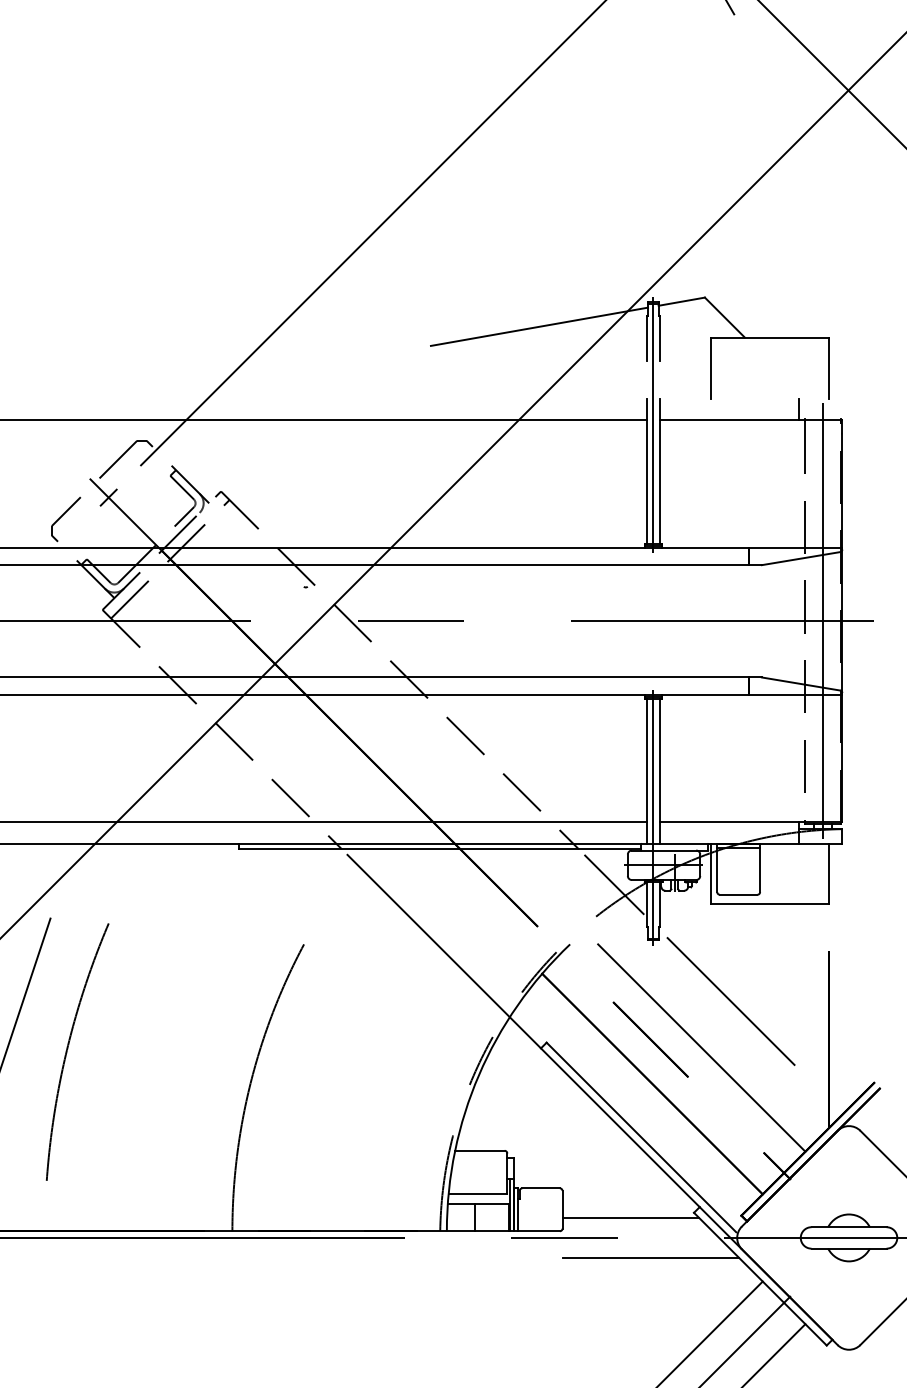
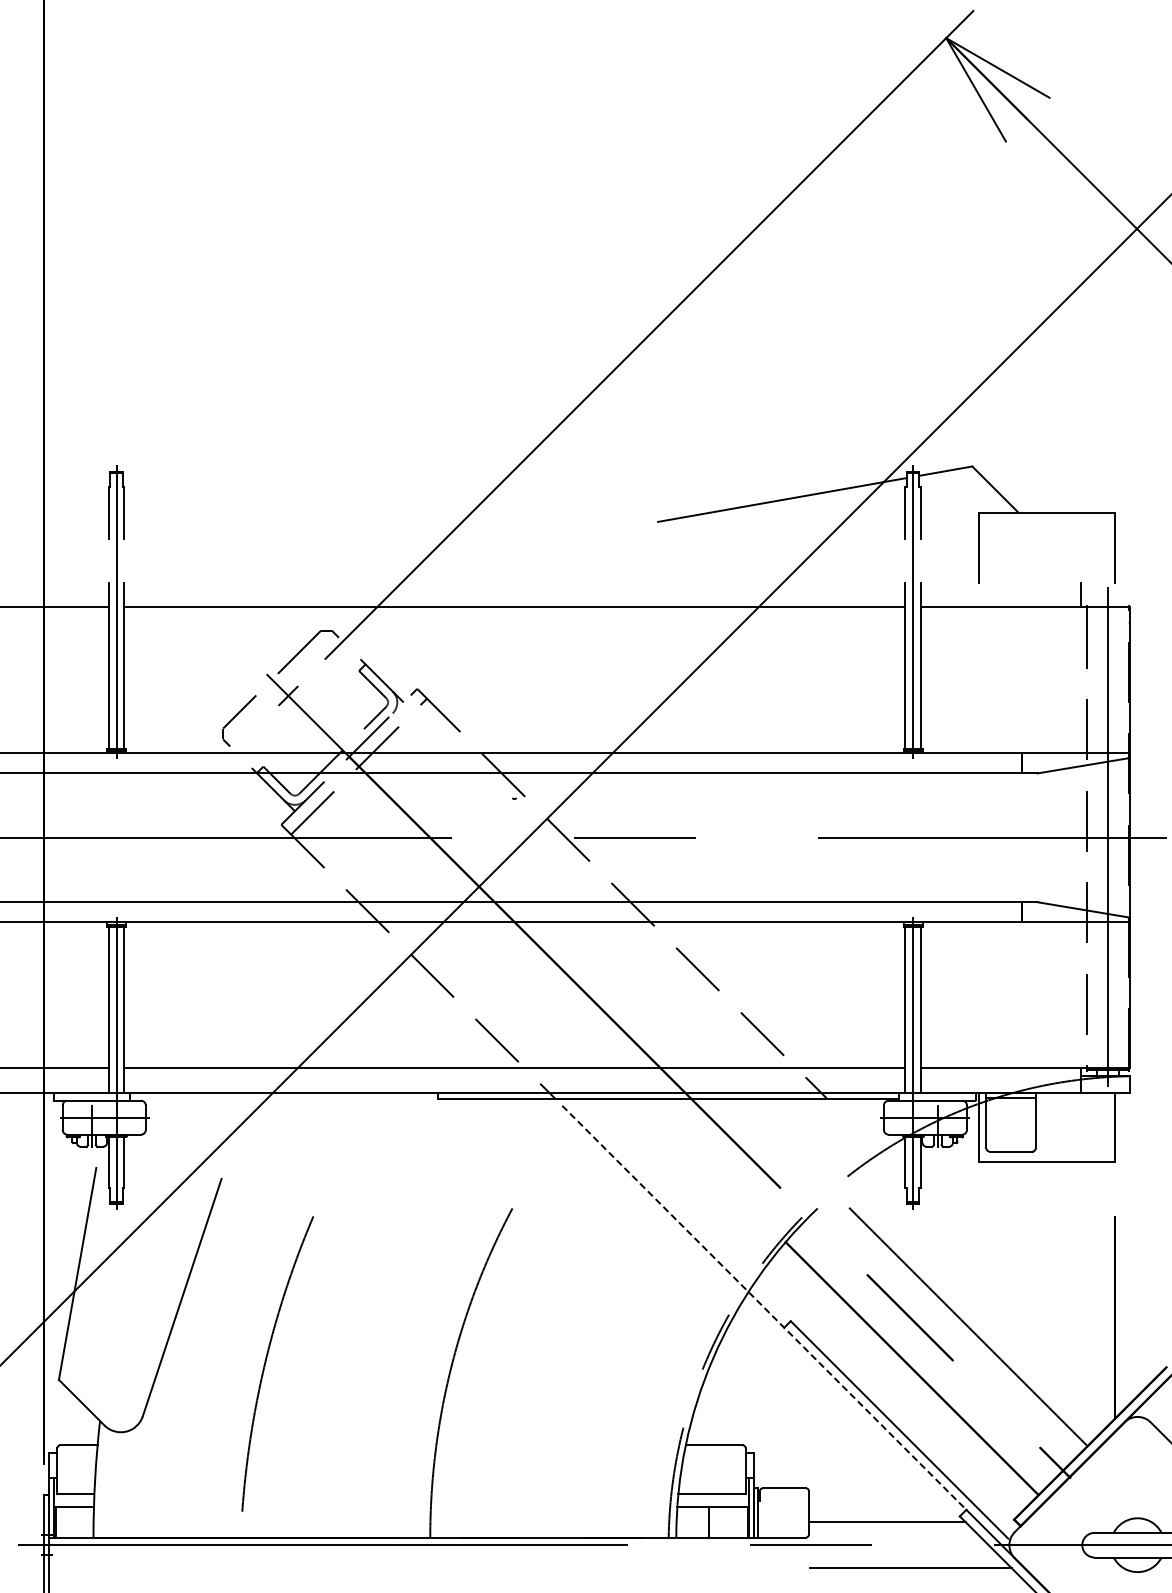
line: (613, 884) -> (867, 1139), removed
line: (731, 1001) -> (1002, 1273), removed
line: (523, 1030) -> (764, 1307), solid -> dashed
arc: (67, 1050) -> (266, 1362), moved

